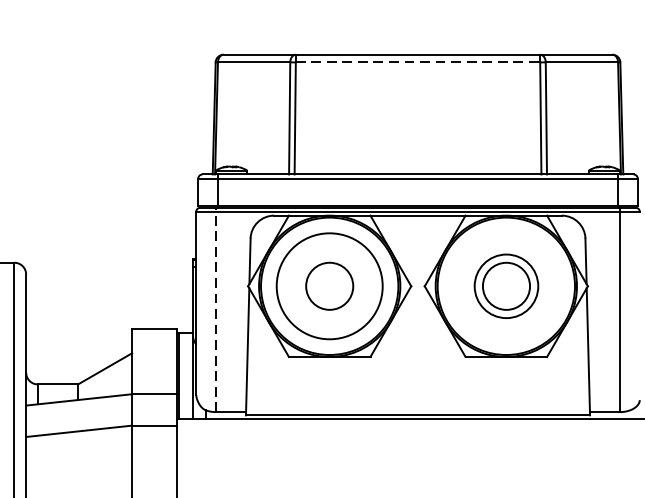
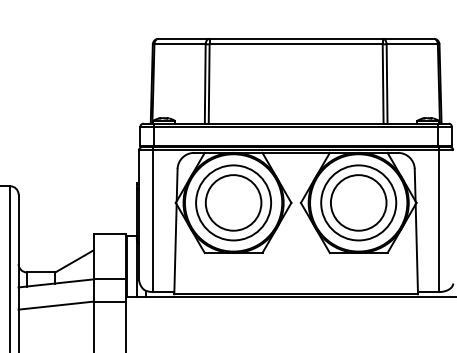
line: (418, 62) -> (296, 44), dashed -> solid
circle: (329, 285) -> (233, 202), size x1.67
part: (506, 285) -> (358, 202), size x1.67
line: (215, 309) -> (152, 219), dashed -> solid

